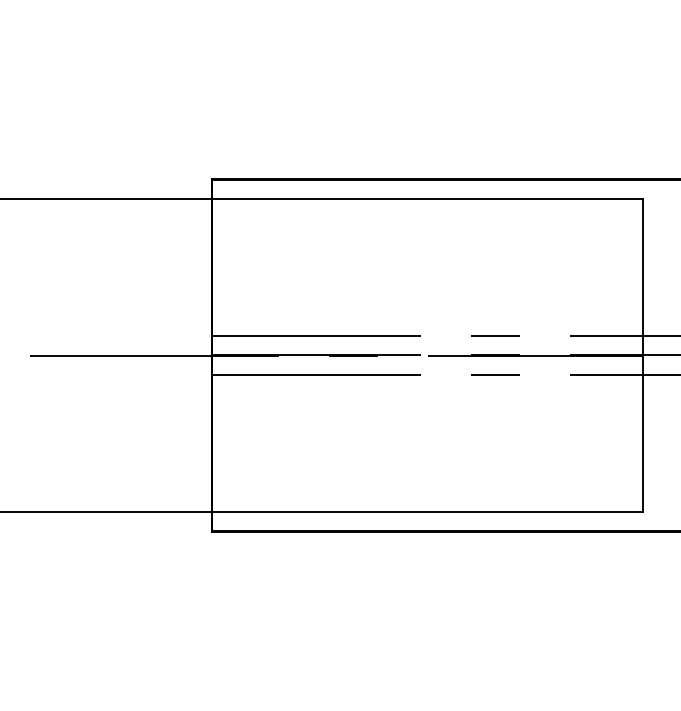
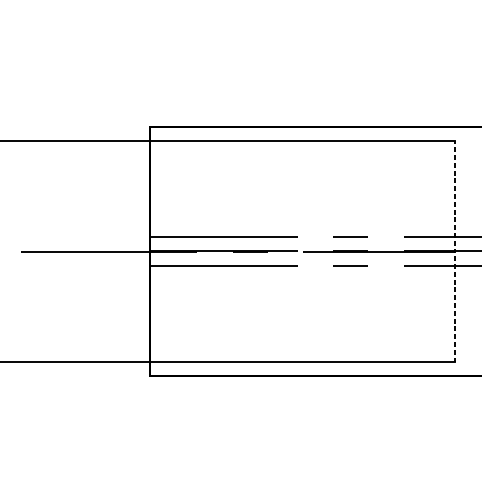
line: (642, 355) -> (454, 251), solid -> dashed

